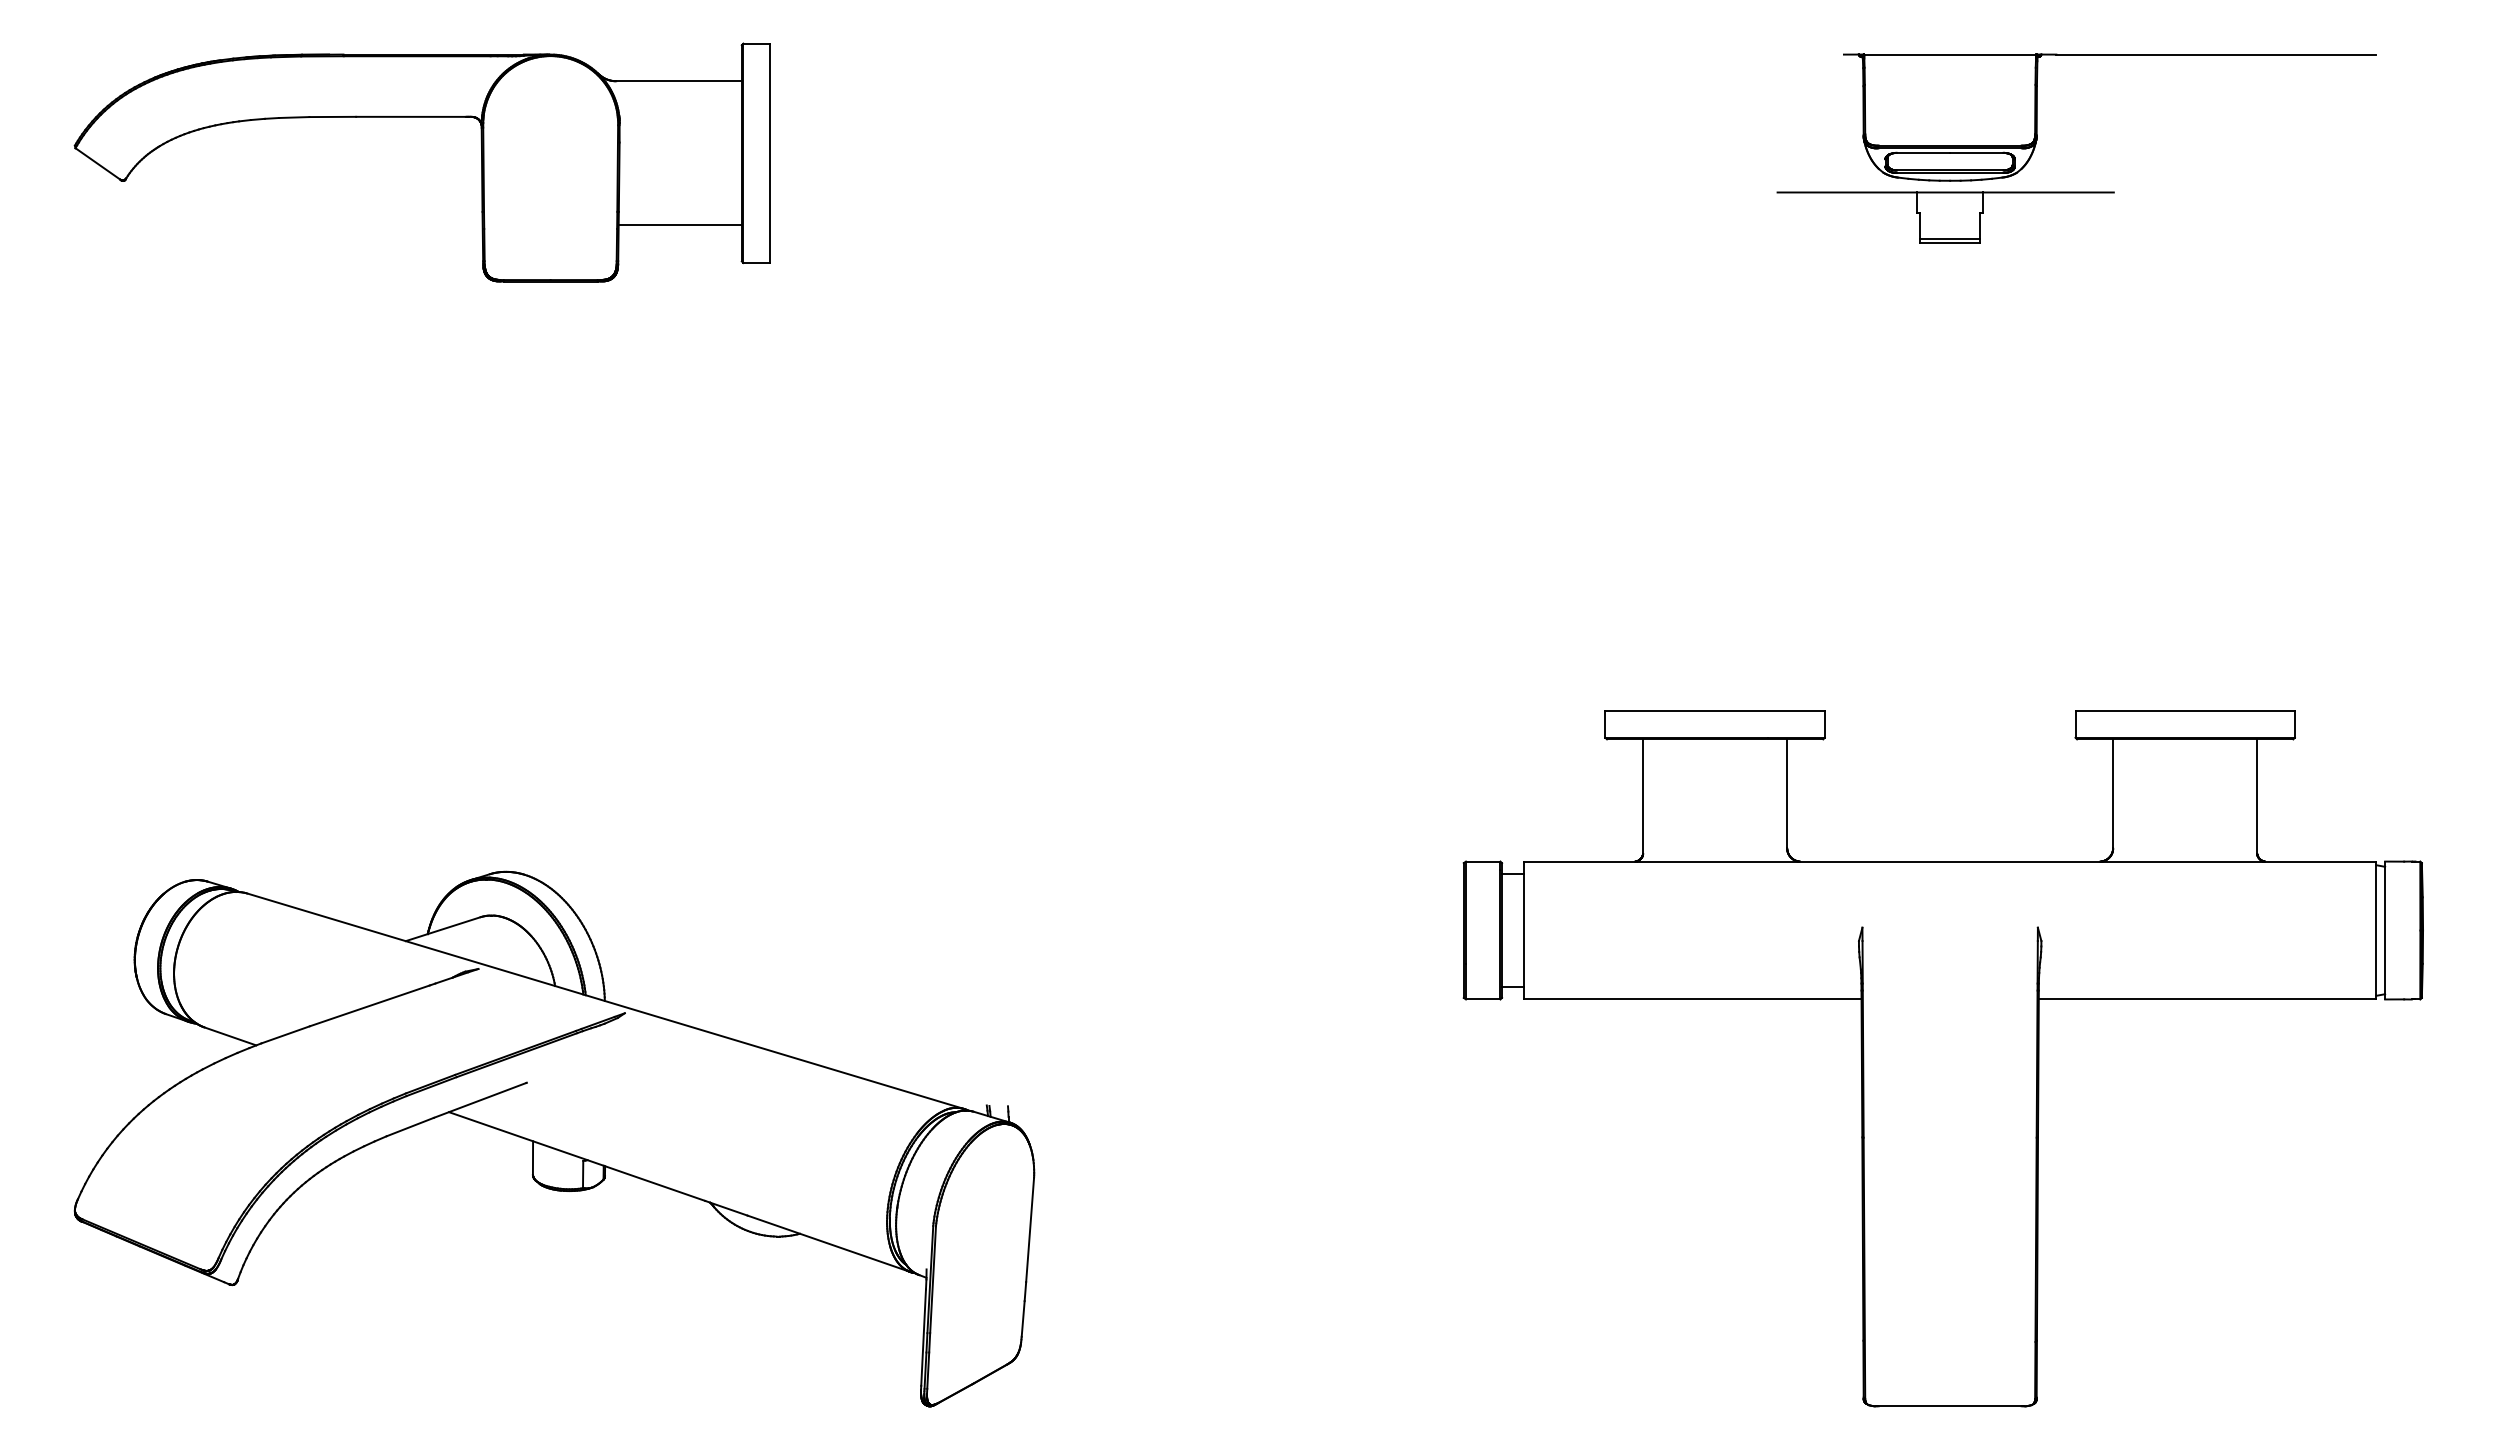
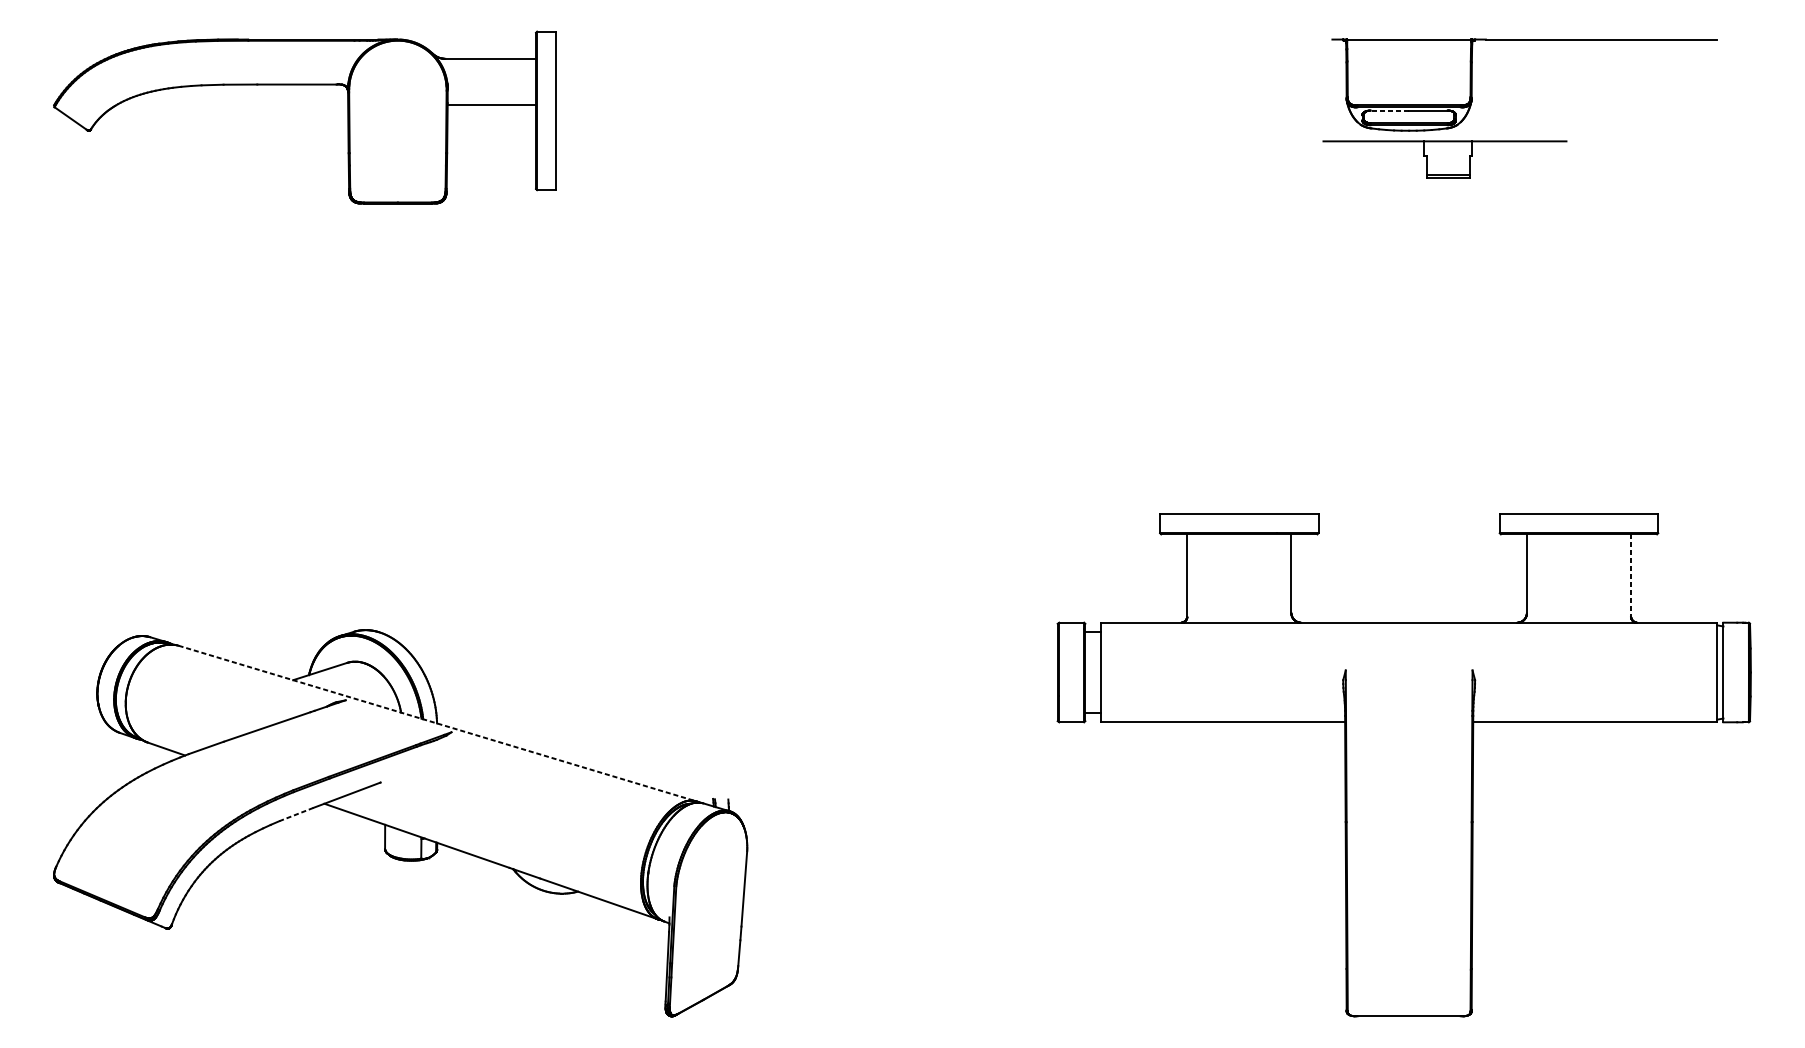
line: (1923, 152) -> (1389, 110), solid -> dashed
part: (1945, 217) -> (1444, 159), moved
line: (679, 225) -> (490, 105), moved
line: (2257, 797) -> (1631, 576), solid -> dashed
line: (606, 1001) -> (438, 723), solid -> dashed
line: (409, 1127) -> (295, 814), solid -> dashed

